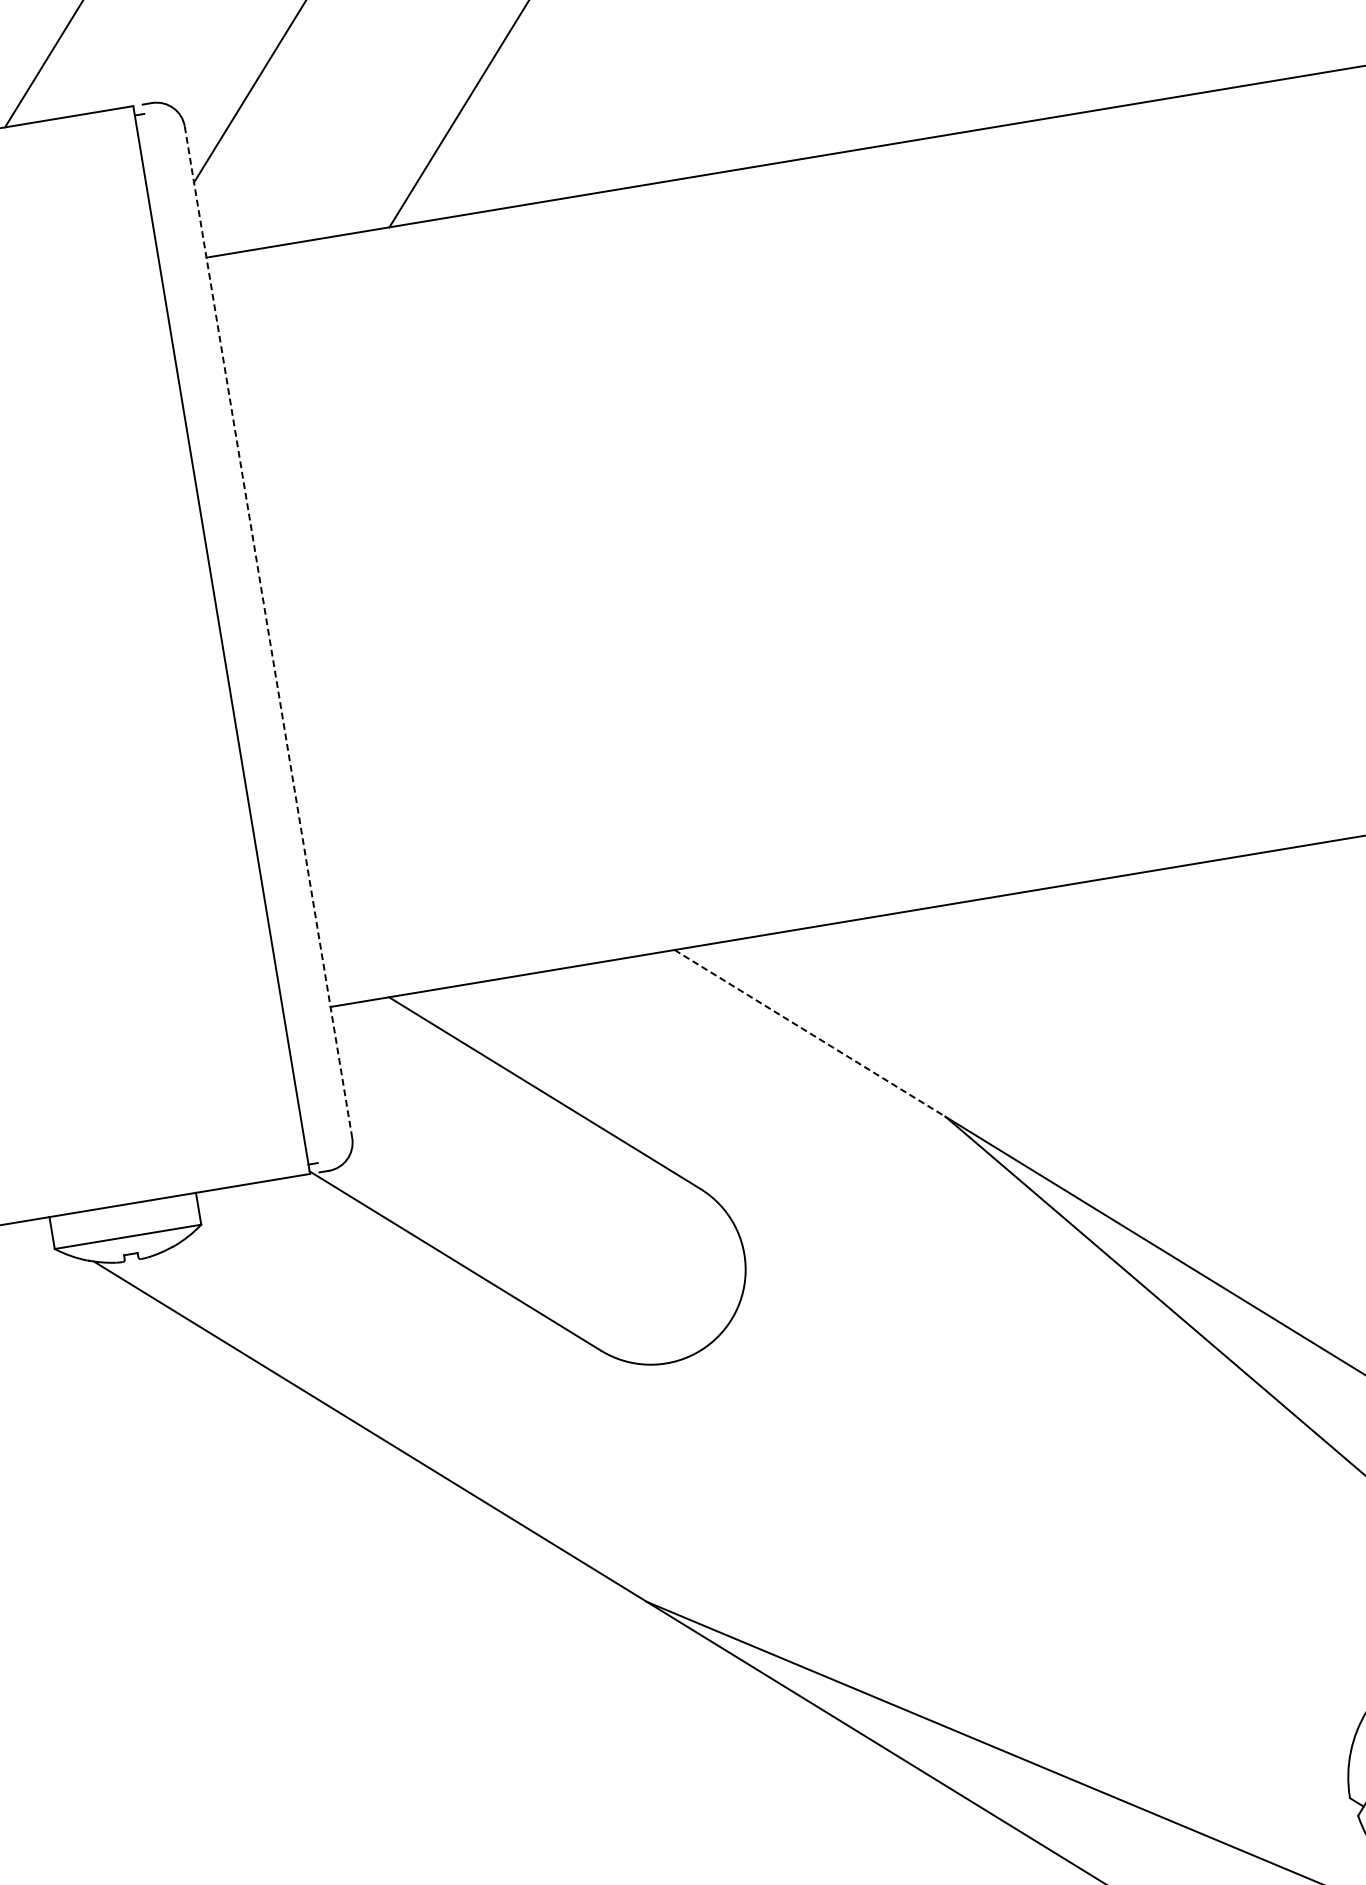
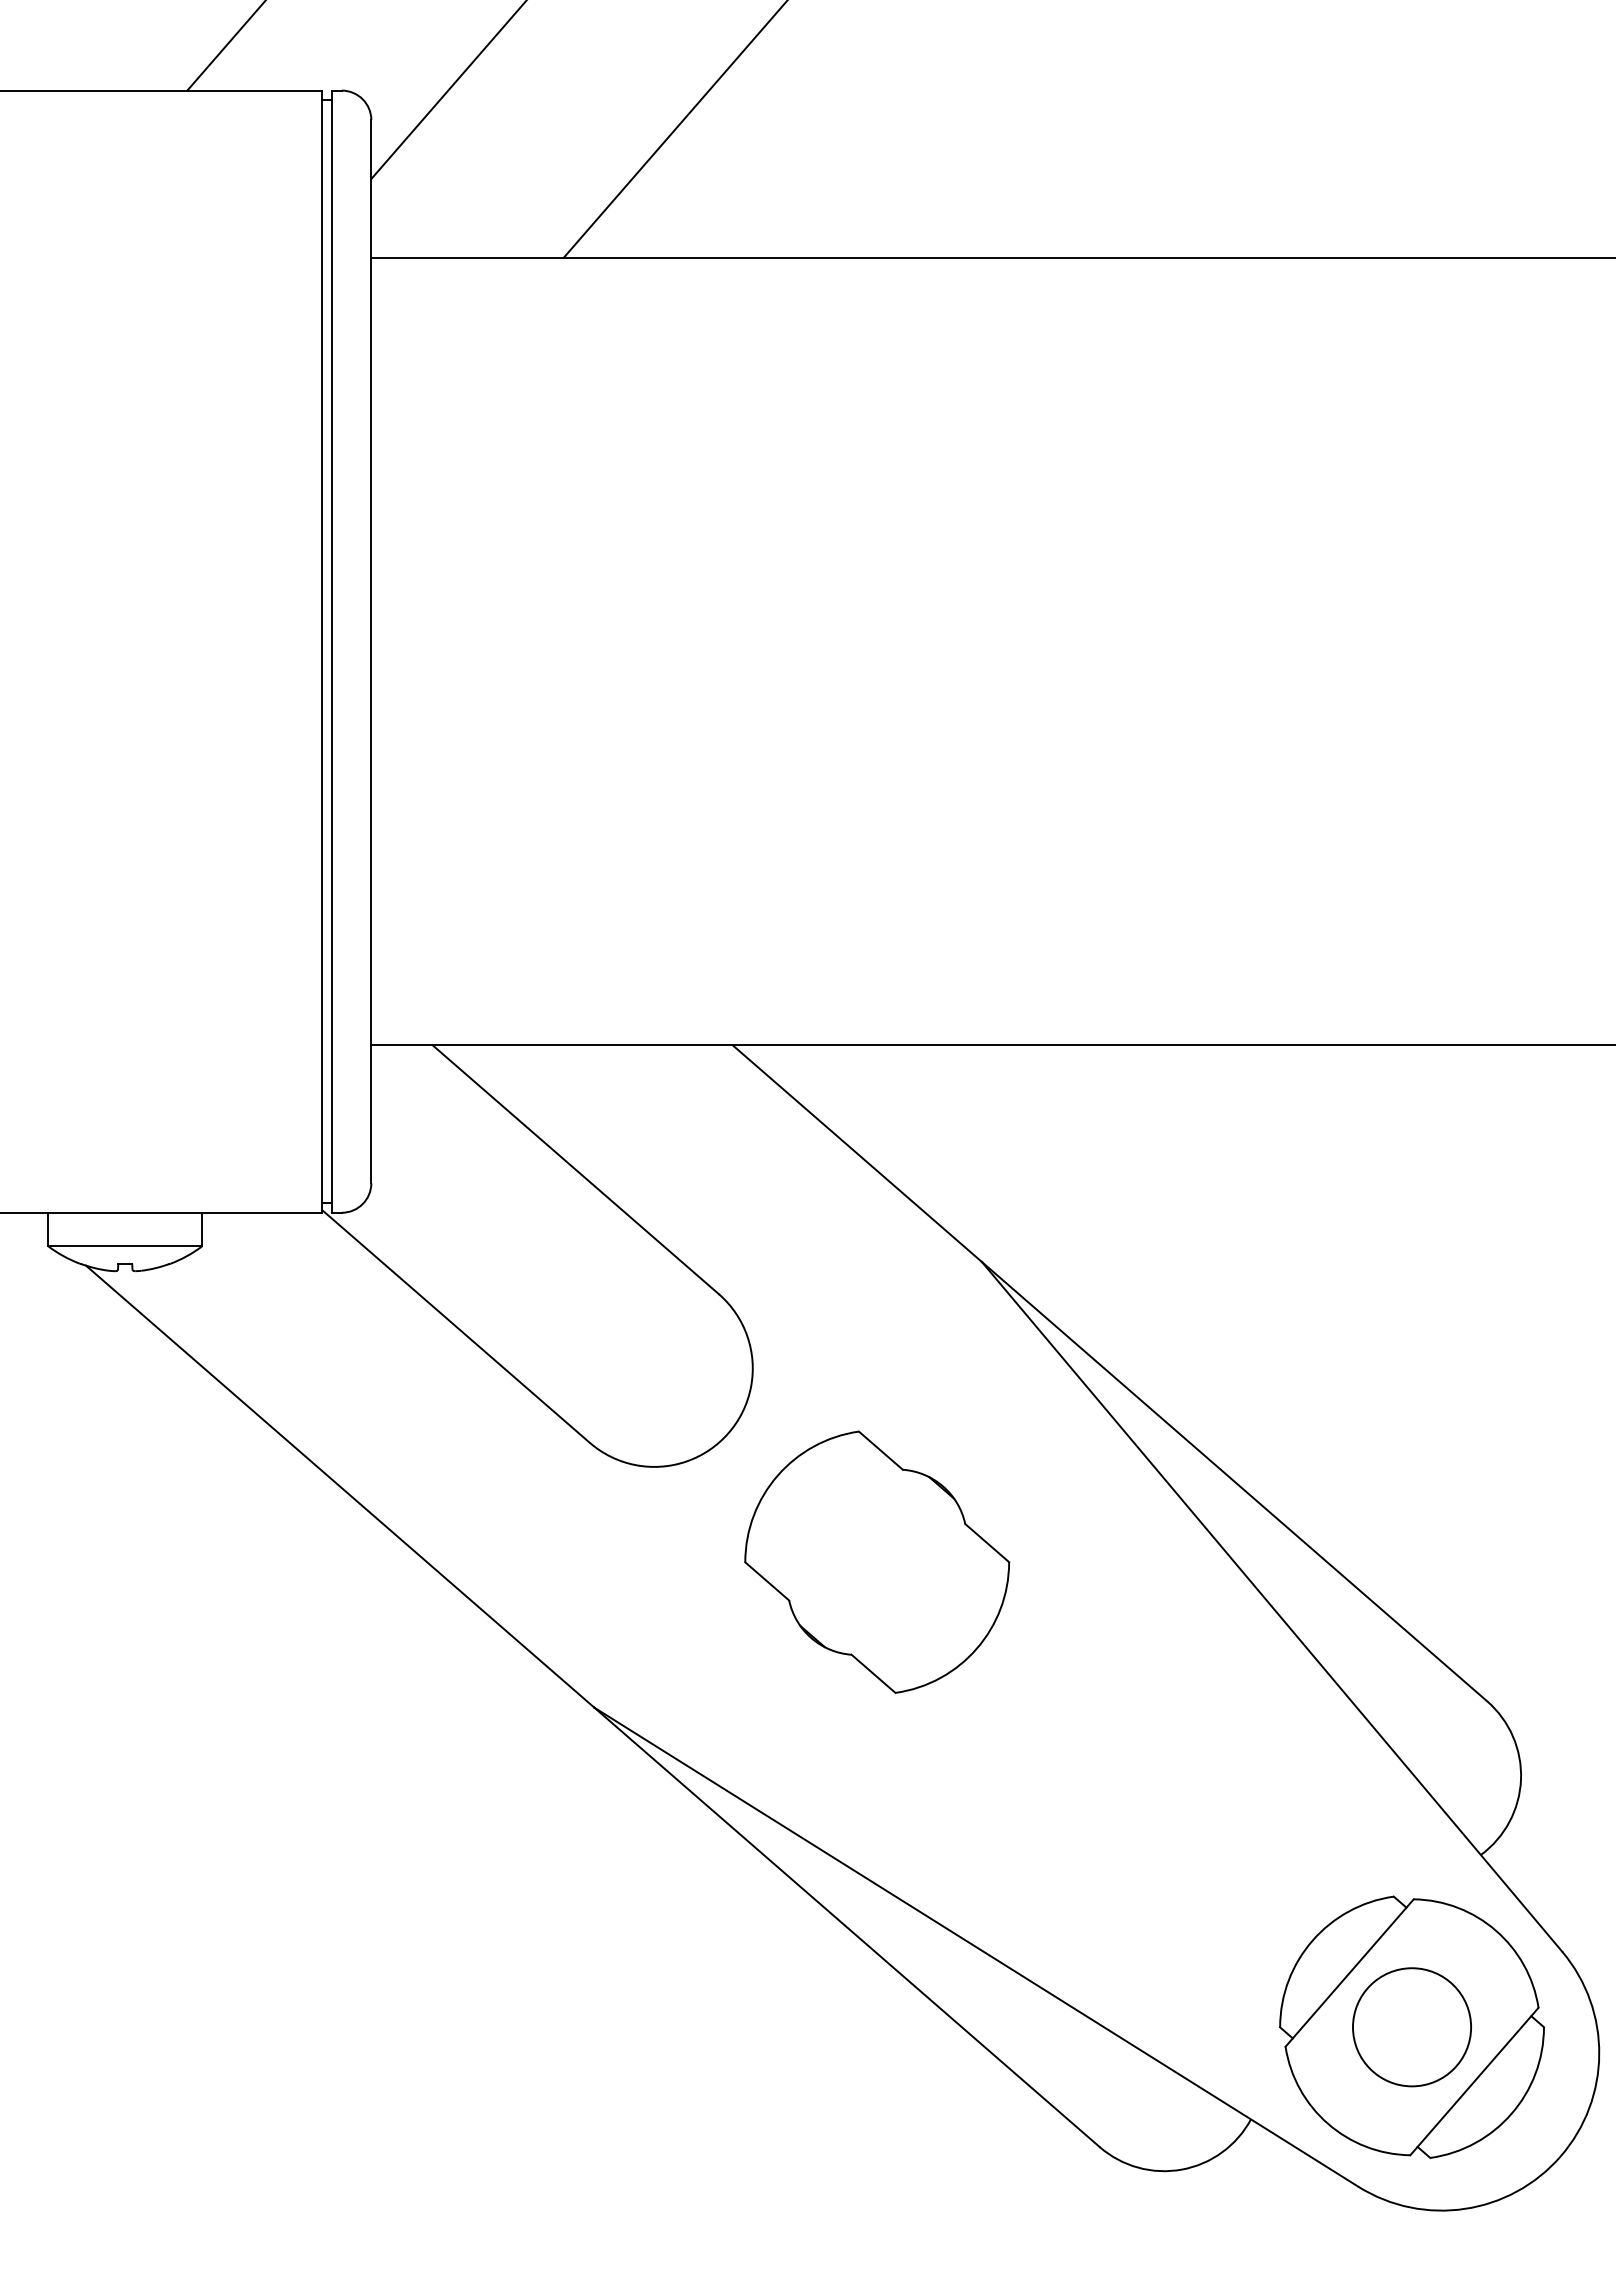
line: (268, 632) -> (371, 651), dashed -> solid
line: (230, 638) -> (331, 651), added
line: (810, 1033) -> (857, 1153), dashed -> solid
part: (893, 1418) -> (877, 1561), added

